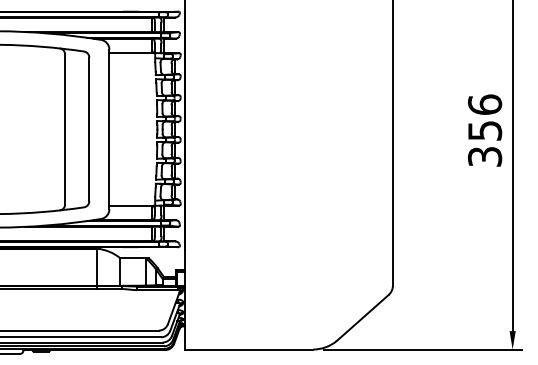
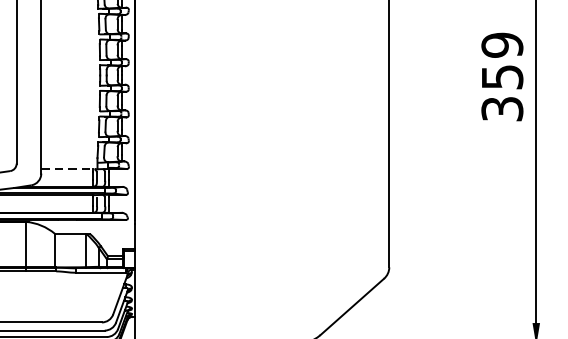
text: (484, 104) -> (501, 44), 356 -> 359
line: (131, 205) -> (68, 168), solid -> dashed

